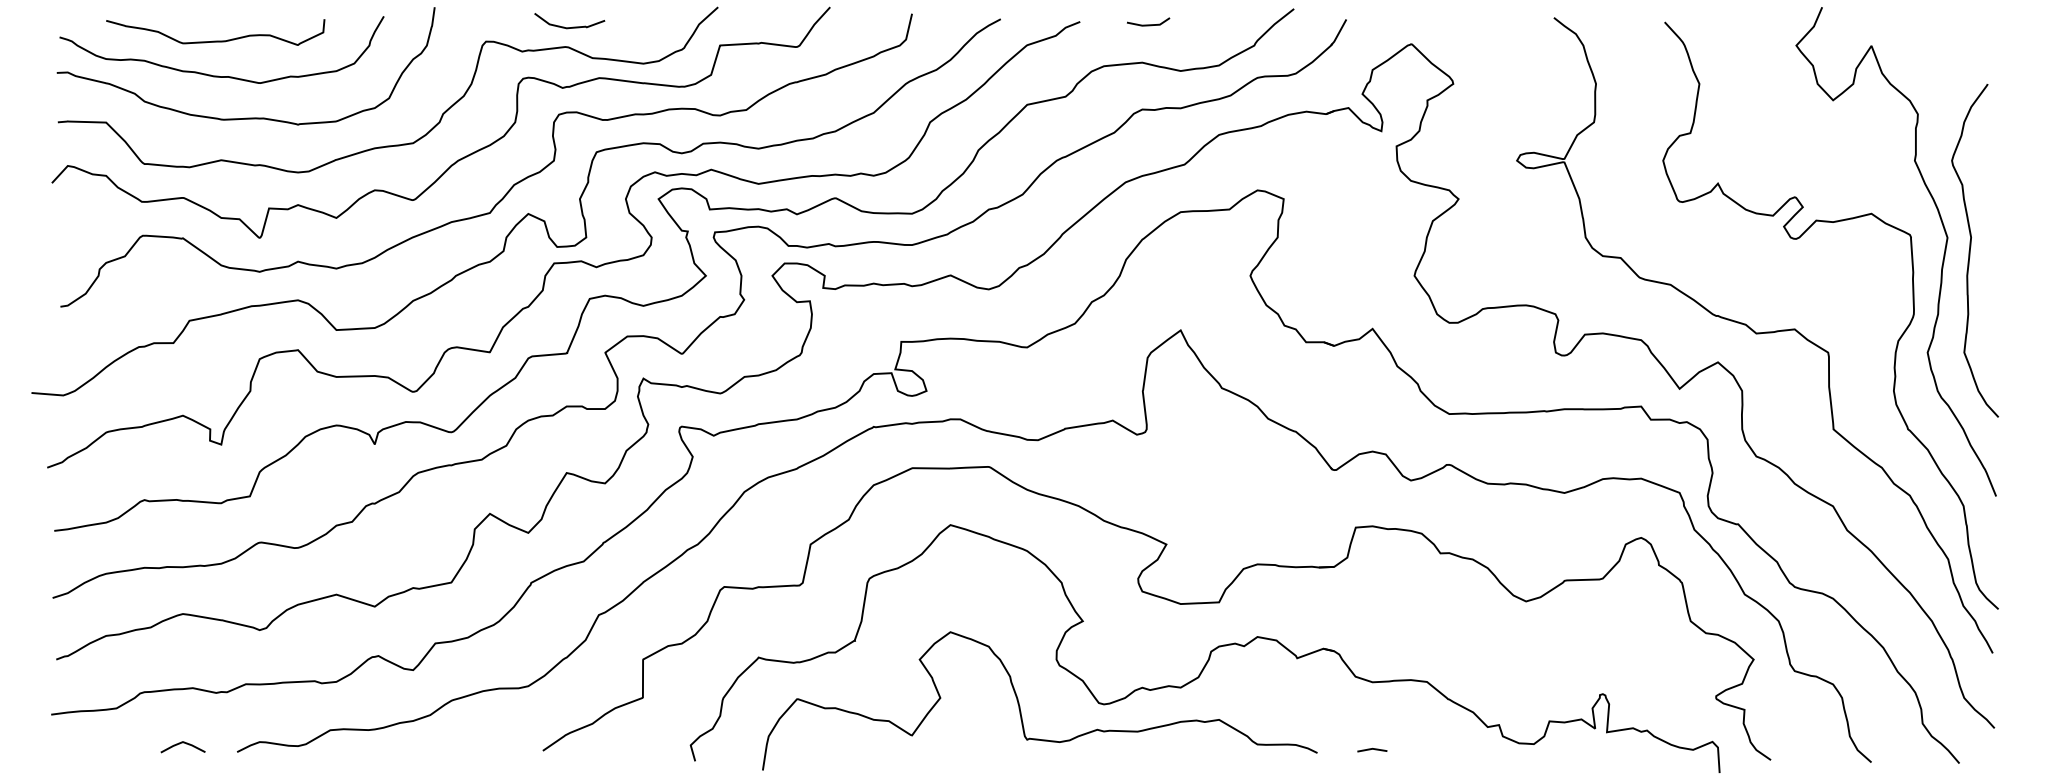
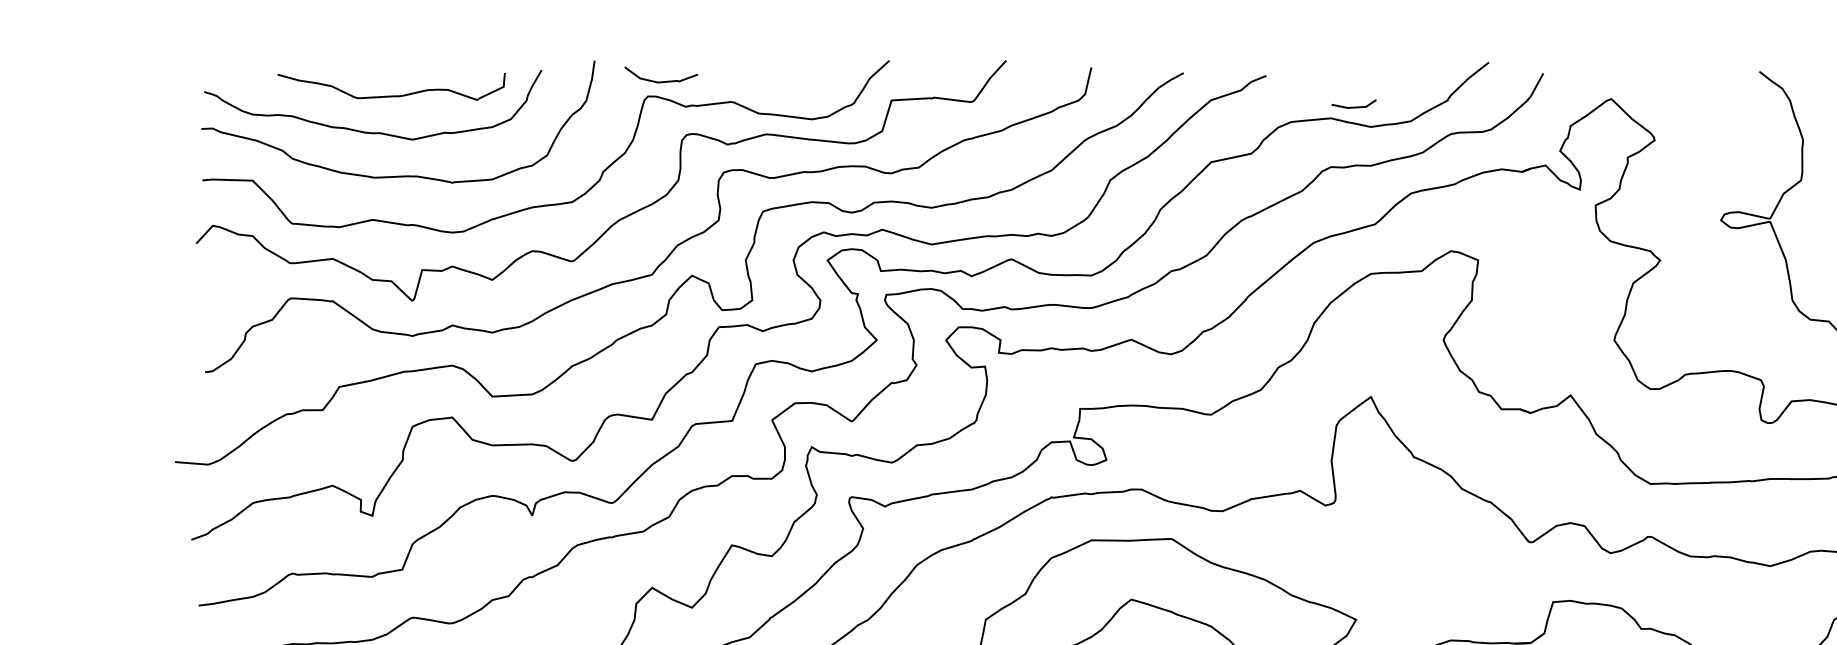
line: (1148, 24) -> (1354, 106), moved
curve: (572, 26) -> (664, 80), moved
curve: (215, 40) -> (391, 95), moved

